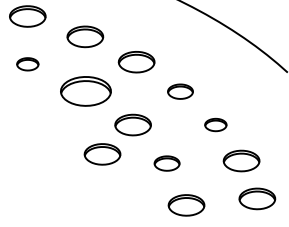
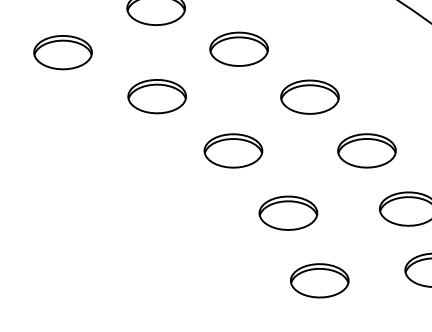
part: (27, 64) -> (62, 53), size x1.67
part: (85, 91) -> (156, 96), size x0.71
part: (180, 91) -> (309, 96), size x1.43
part: (215, 124) -> (366, 150), size x1.67
part: (102, 154) -> (183, 198), removed
part: (166, 163) -> (287, 213), size x1.43

